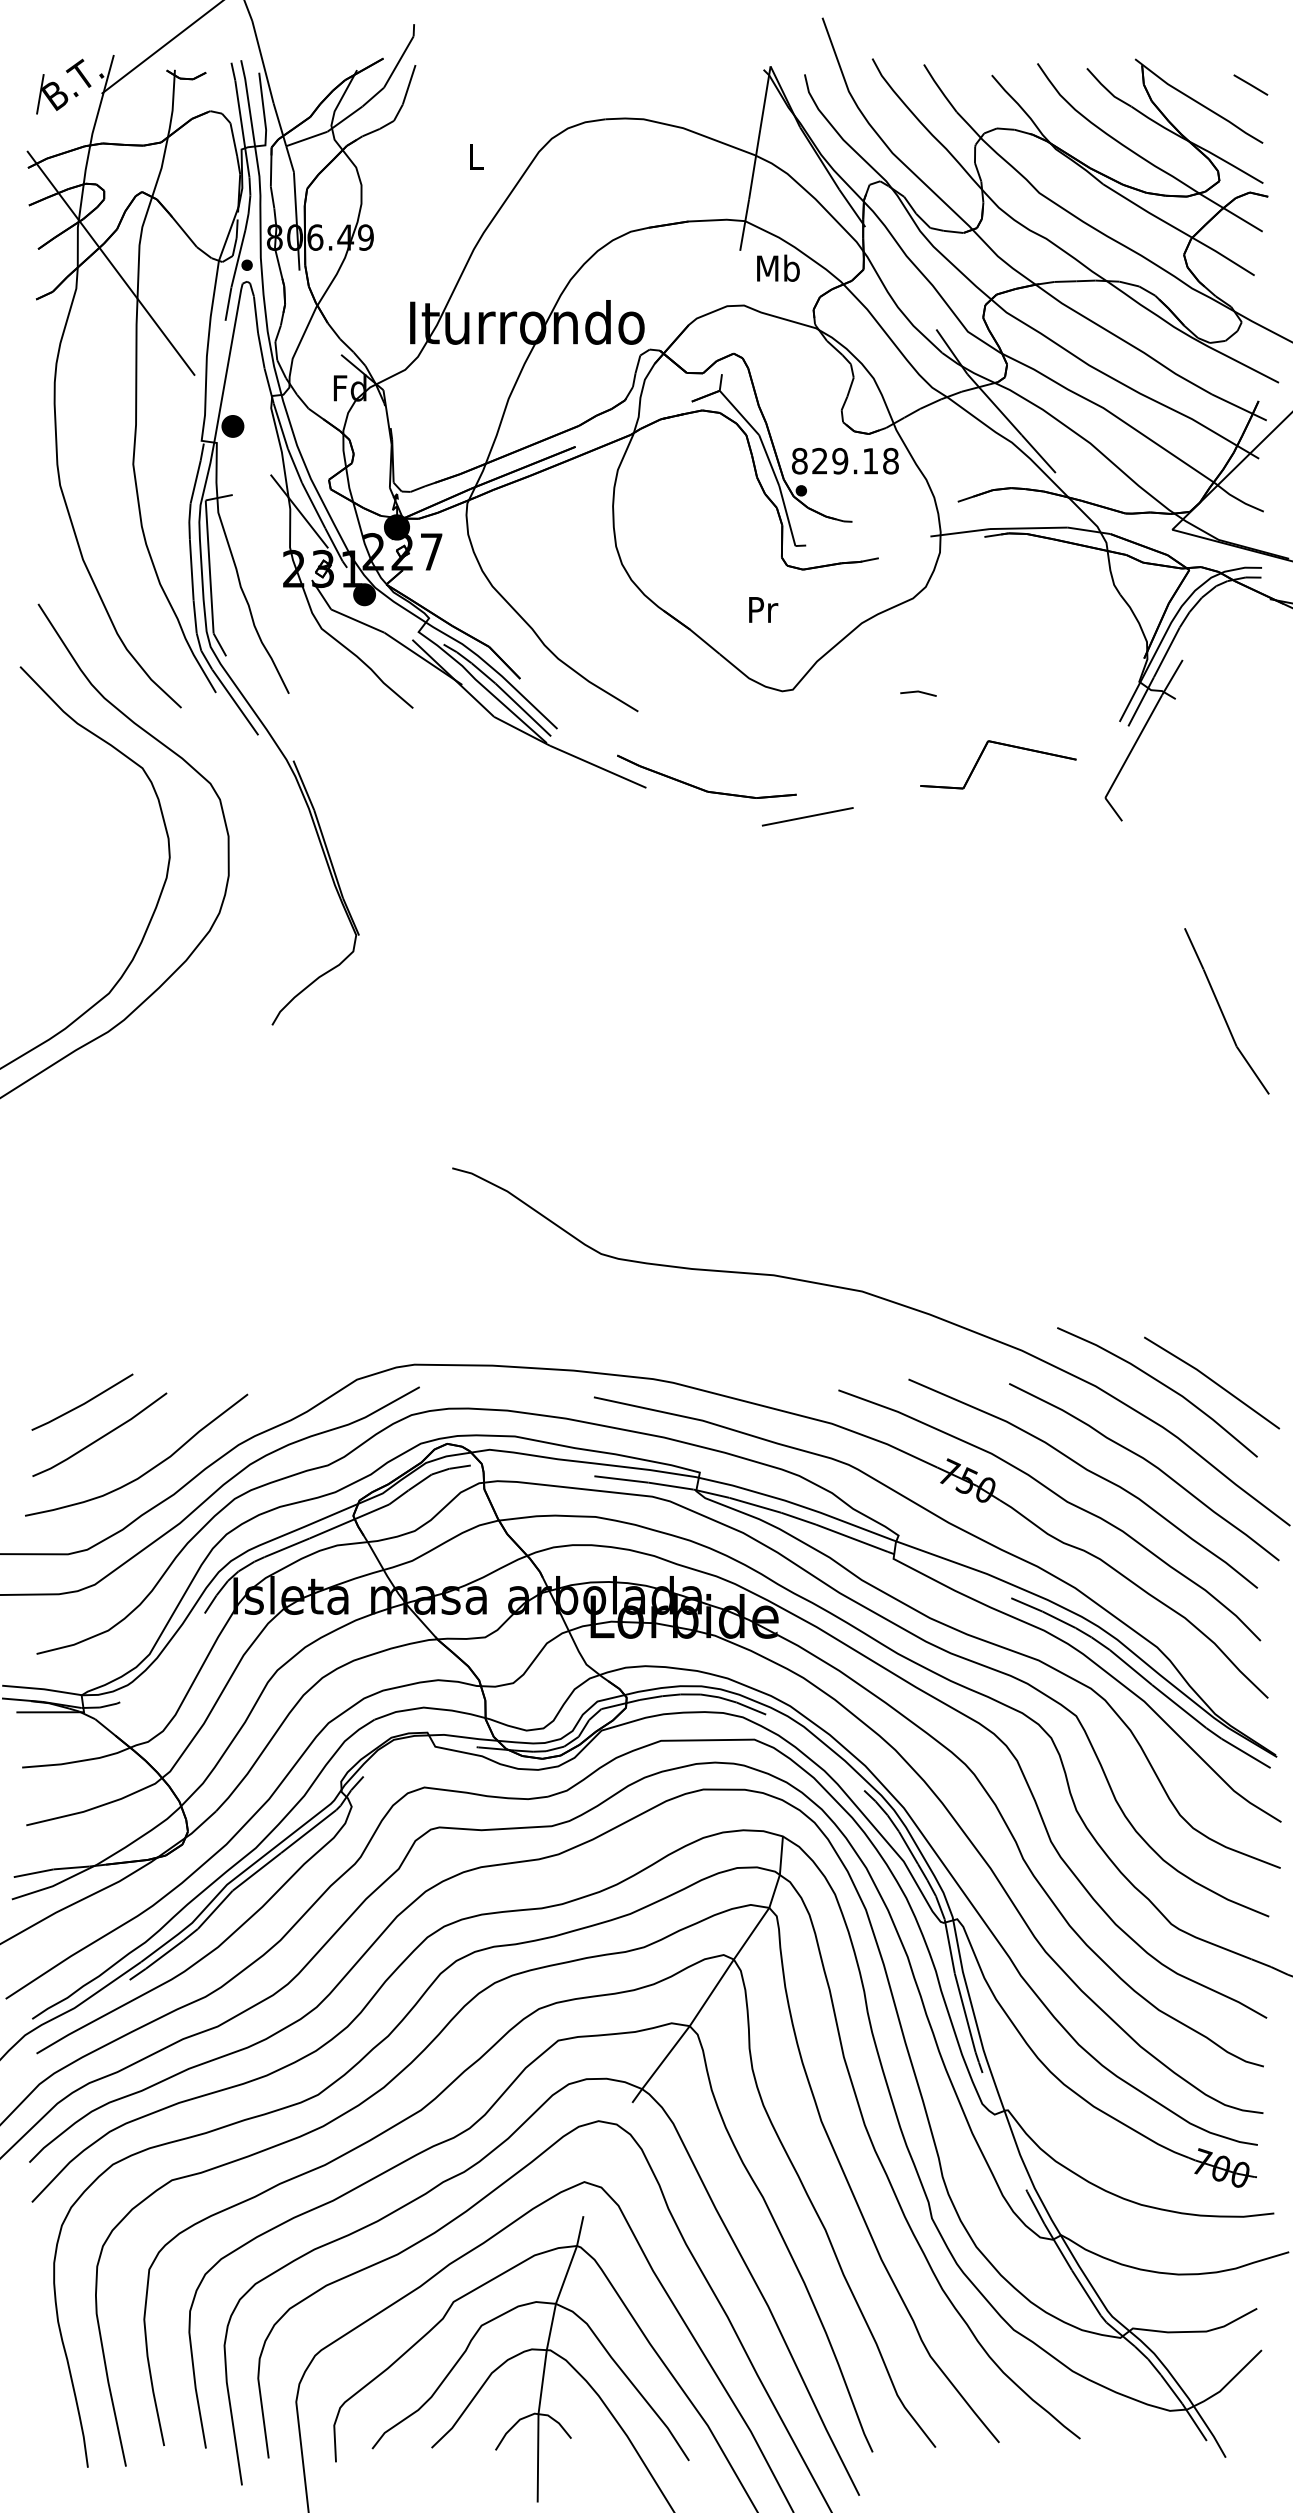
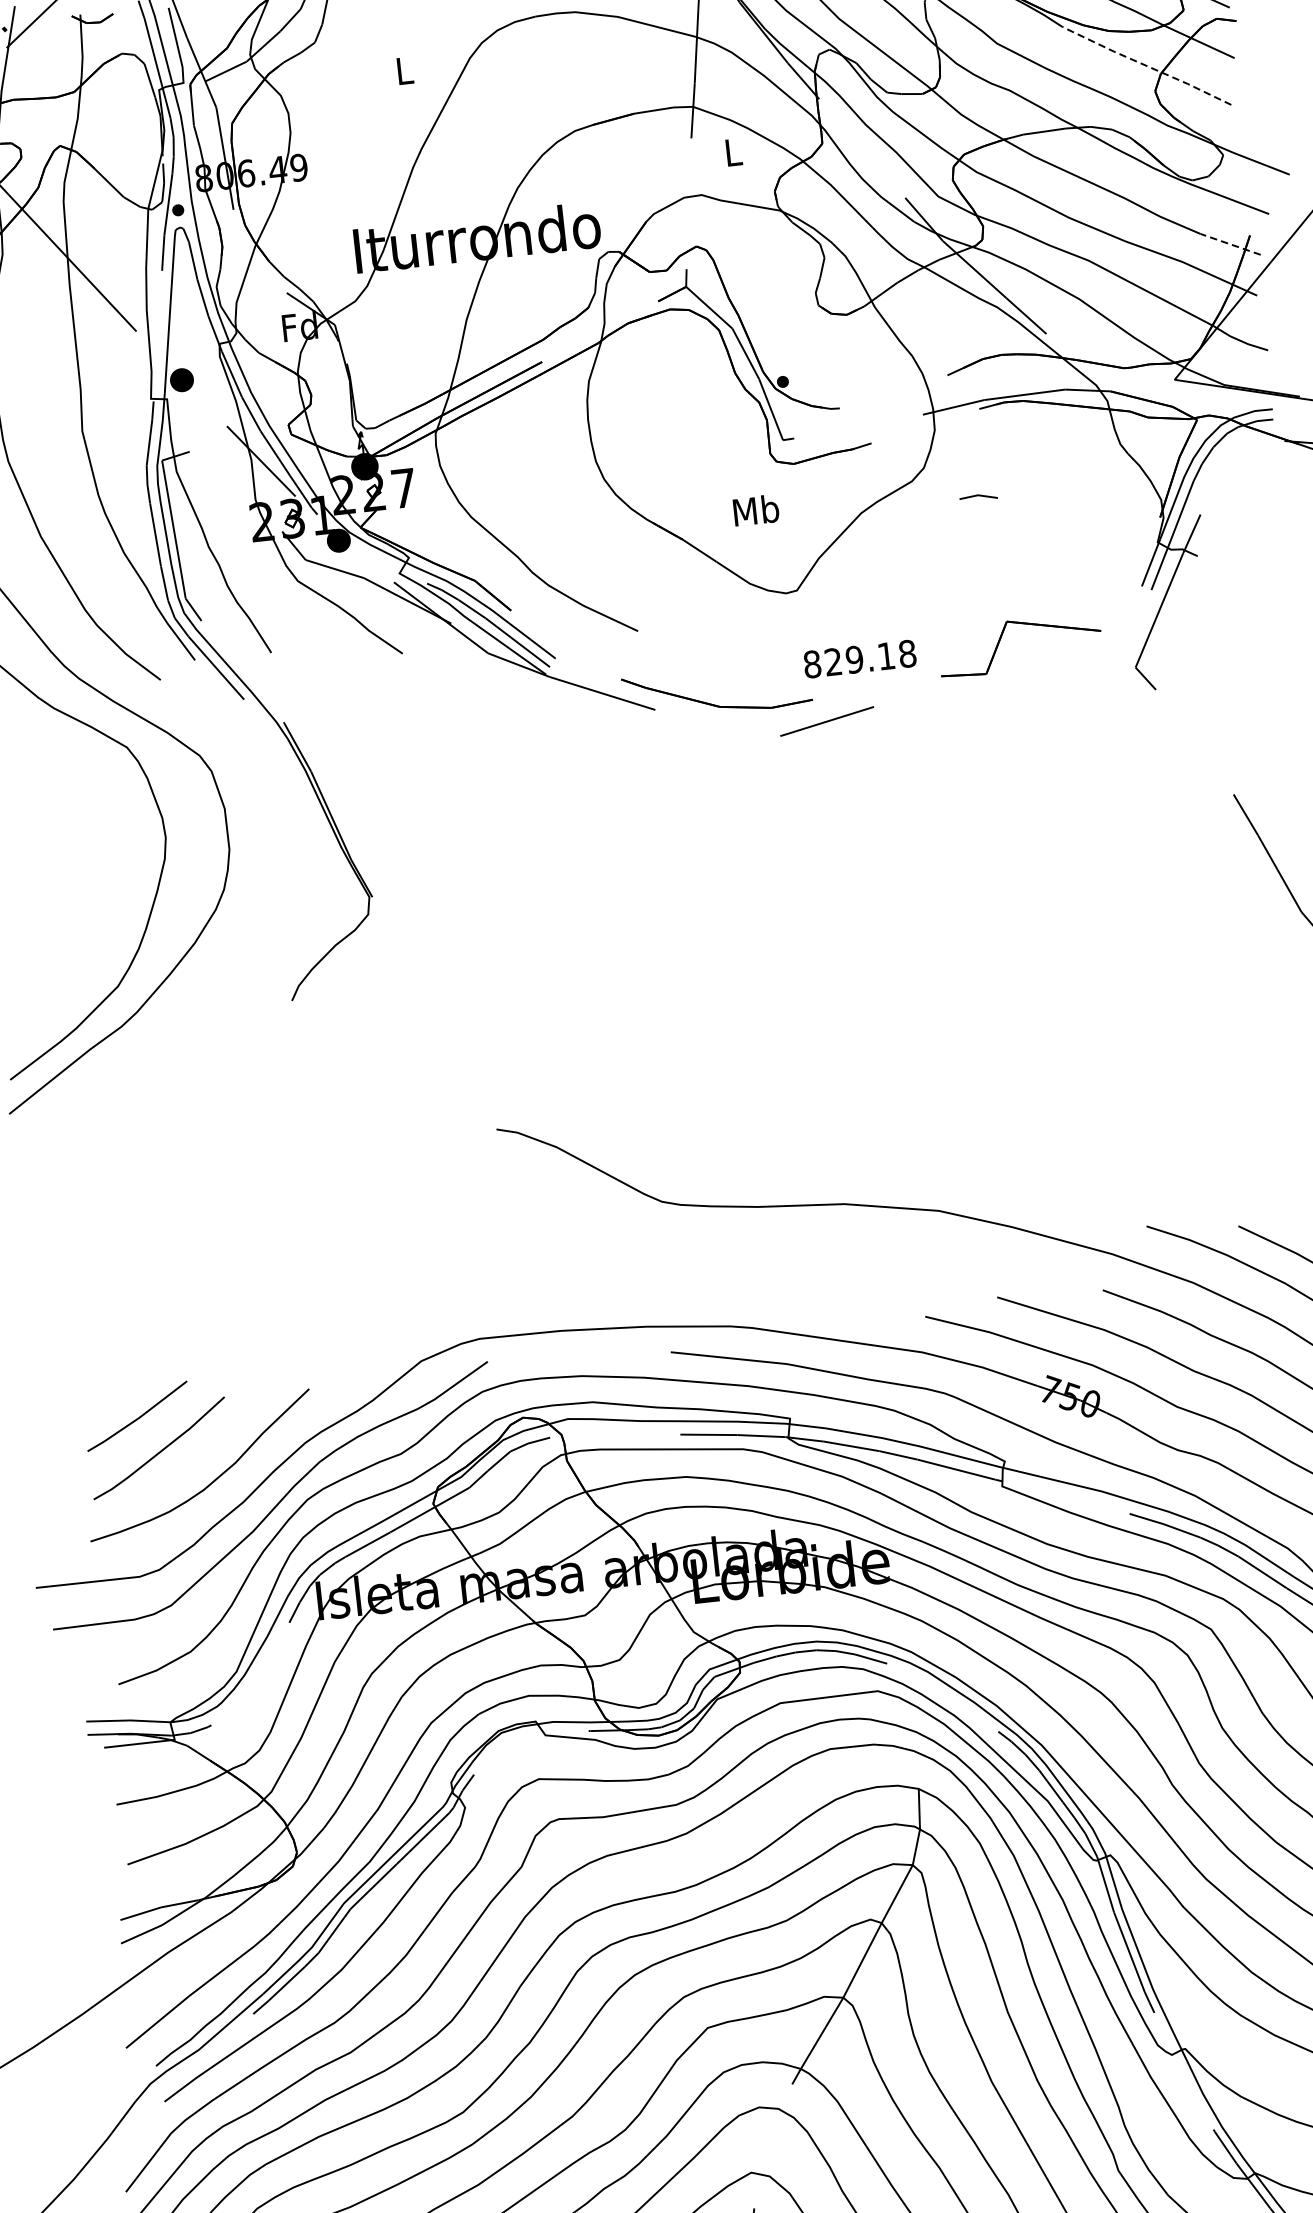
line: (1178, 229) -> (1146, 65), solid -> dashed
text: (778, 267) -> (733, 151), Mb -> L
line: (1238, 407) -> (1229, 244), solid -> dashed
text: (845, 461) -> (860, 659), moved
text: (762, 609) -> (756, 510), Pr -> Mb
line: (918, 692) -> (978, 496), moved

